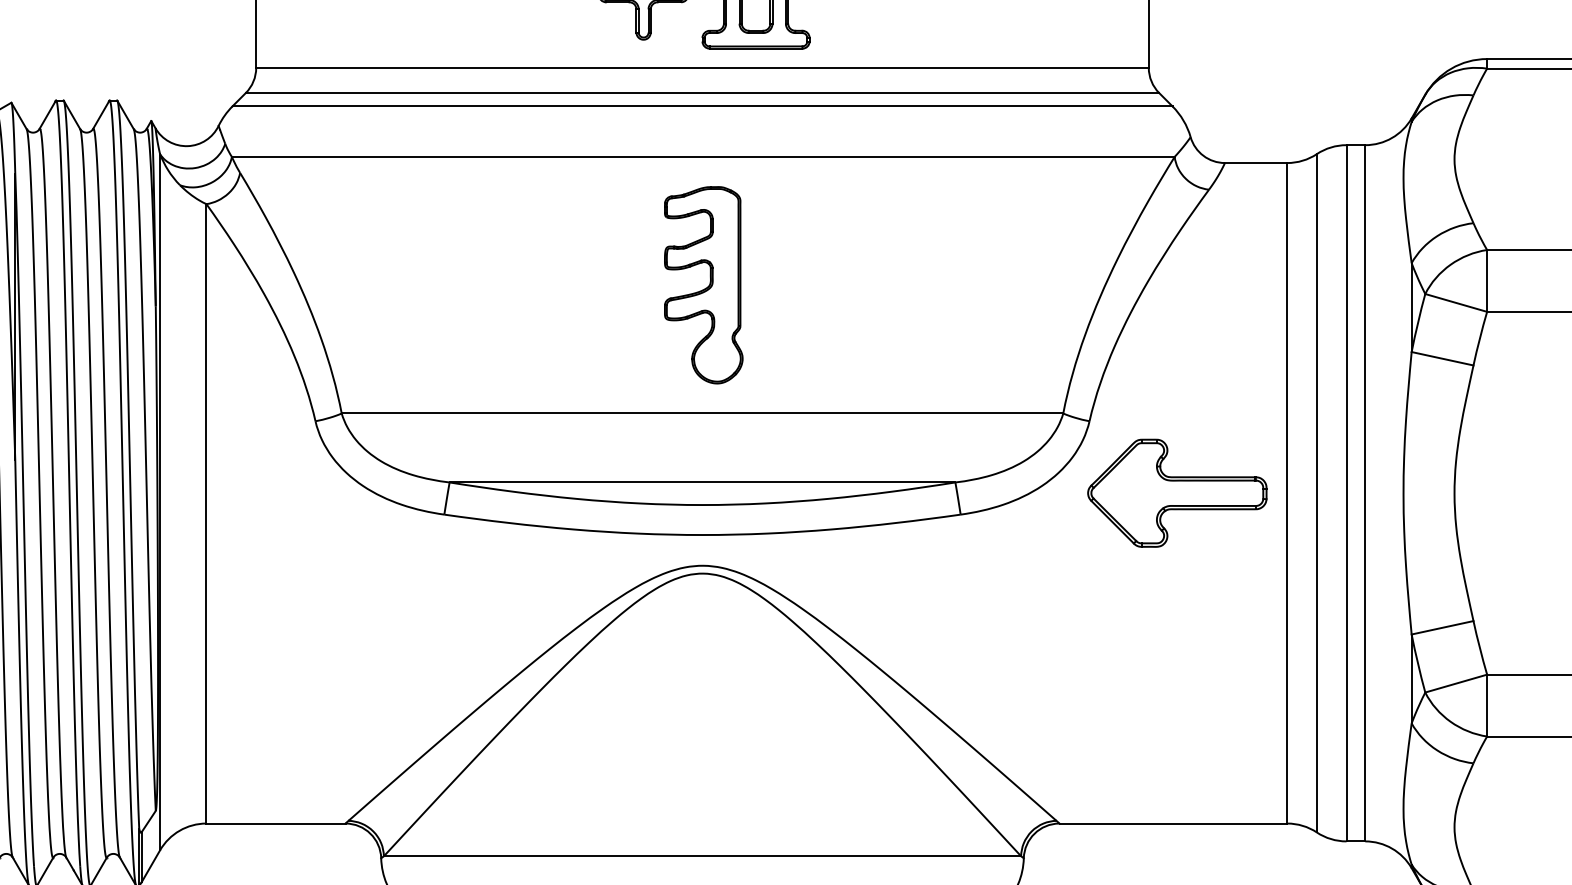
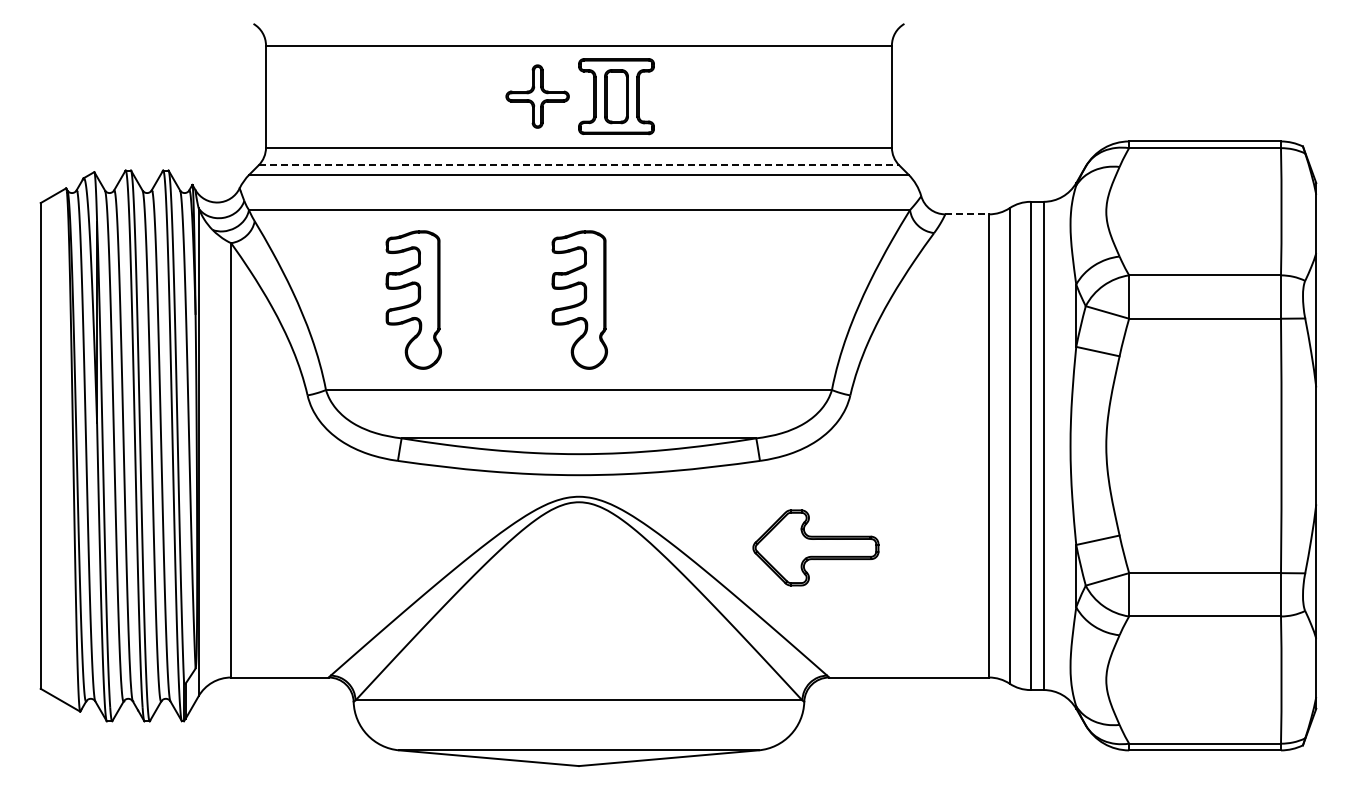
line: (703, 93) -> (579, 165), solid -> dashed
line: (1256, 163) -> (967, 214), solid -> dashed
part: (466, 284) -> (413, 299), added
part: (1176, 492) -> (815, 547), moved

